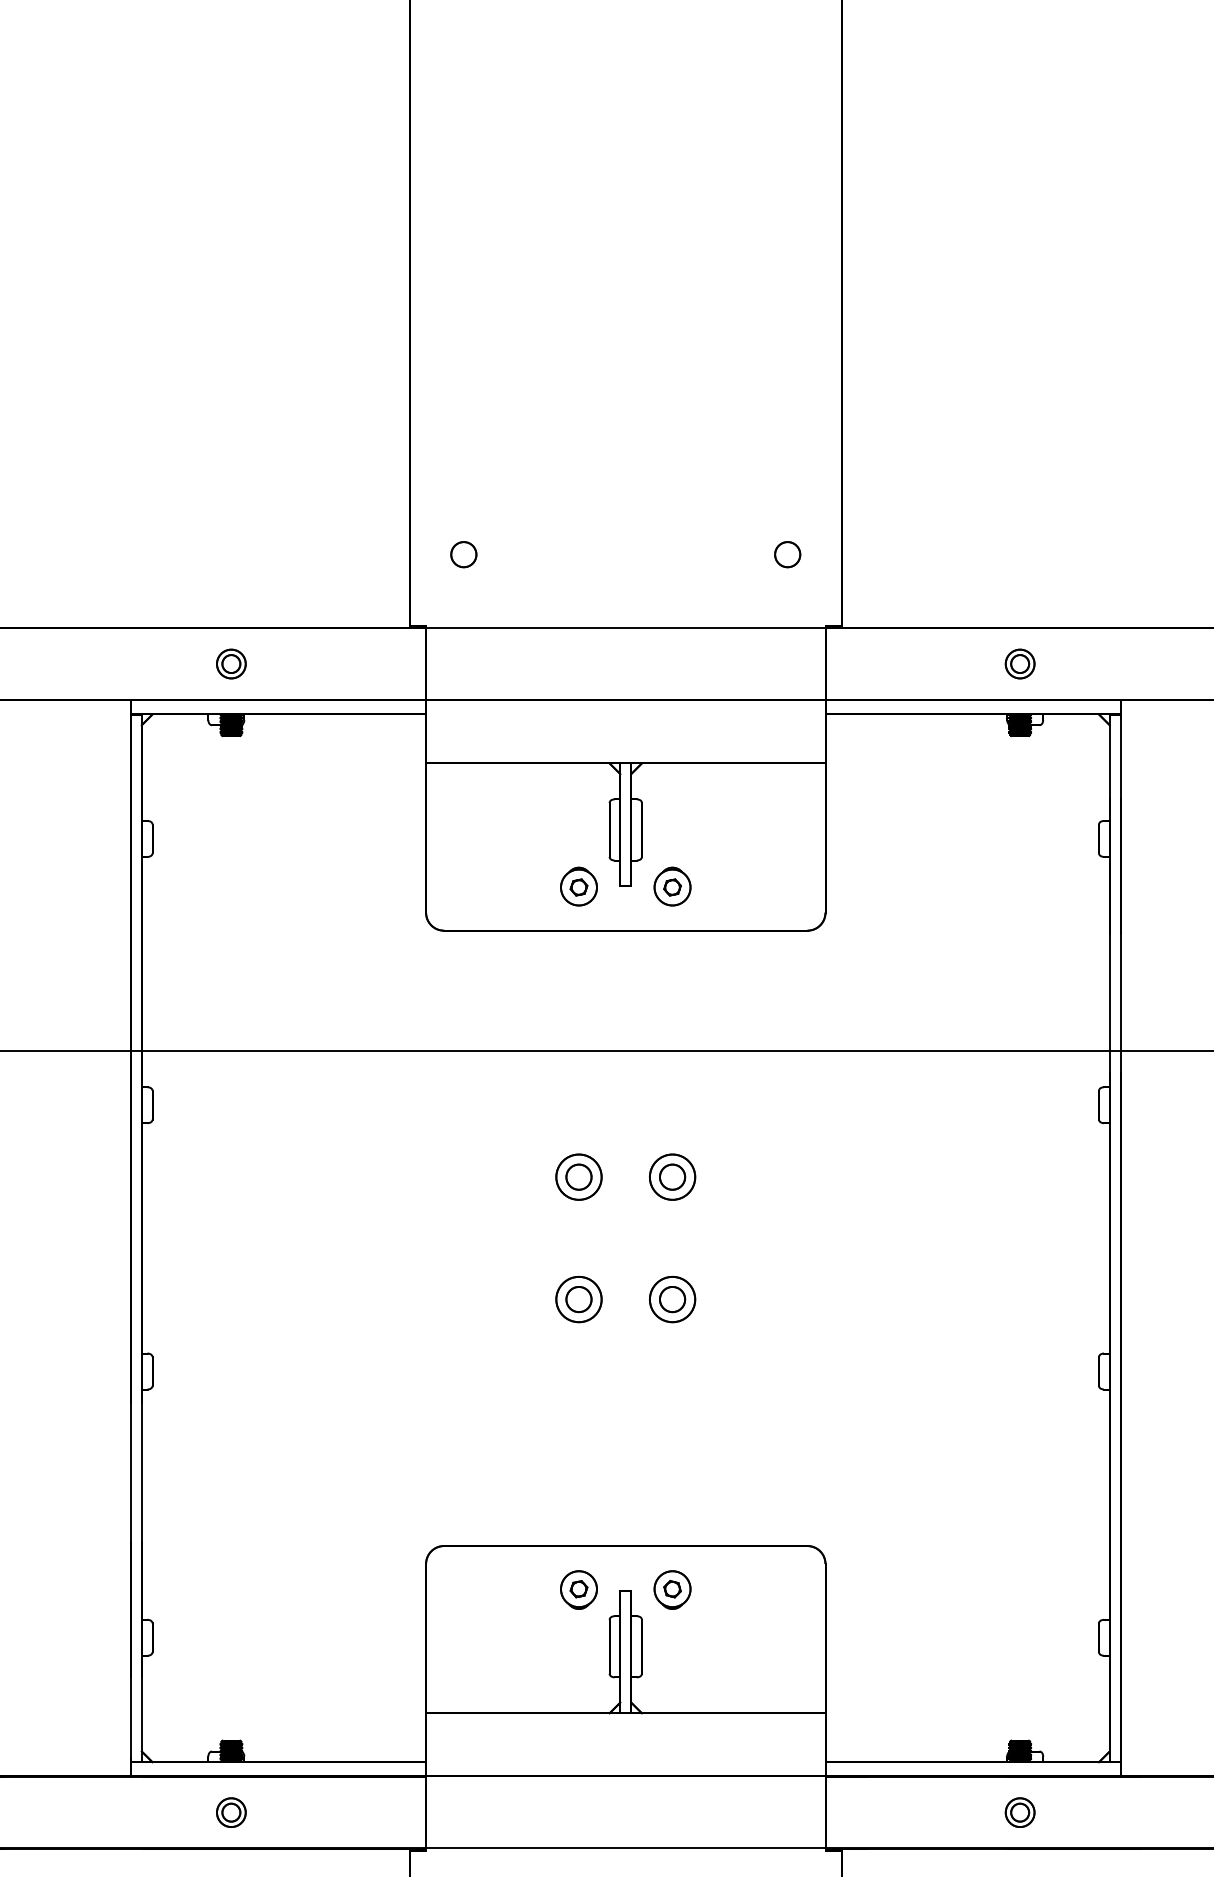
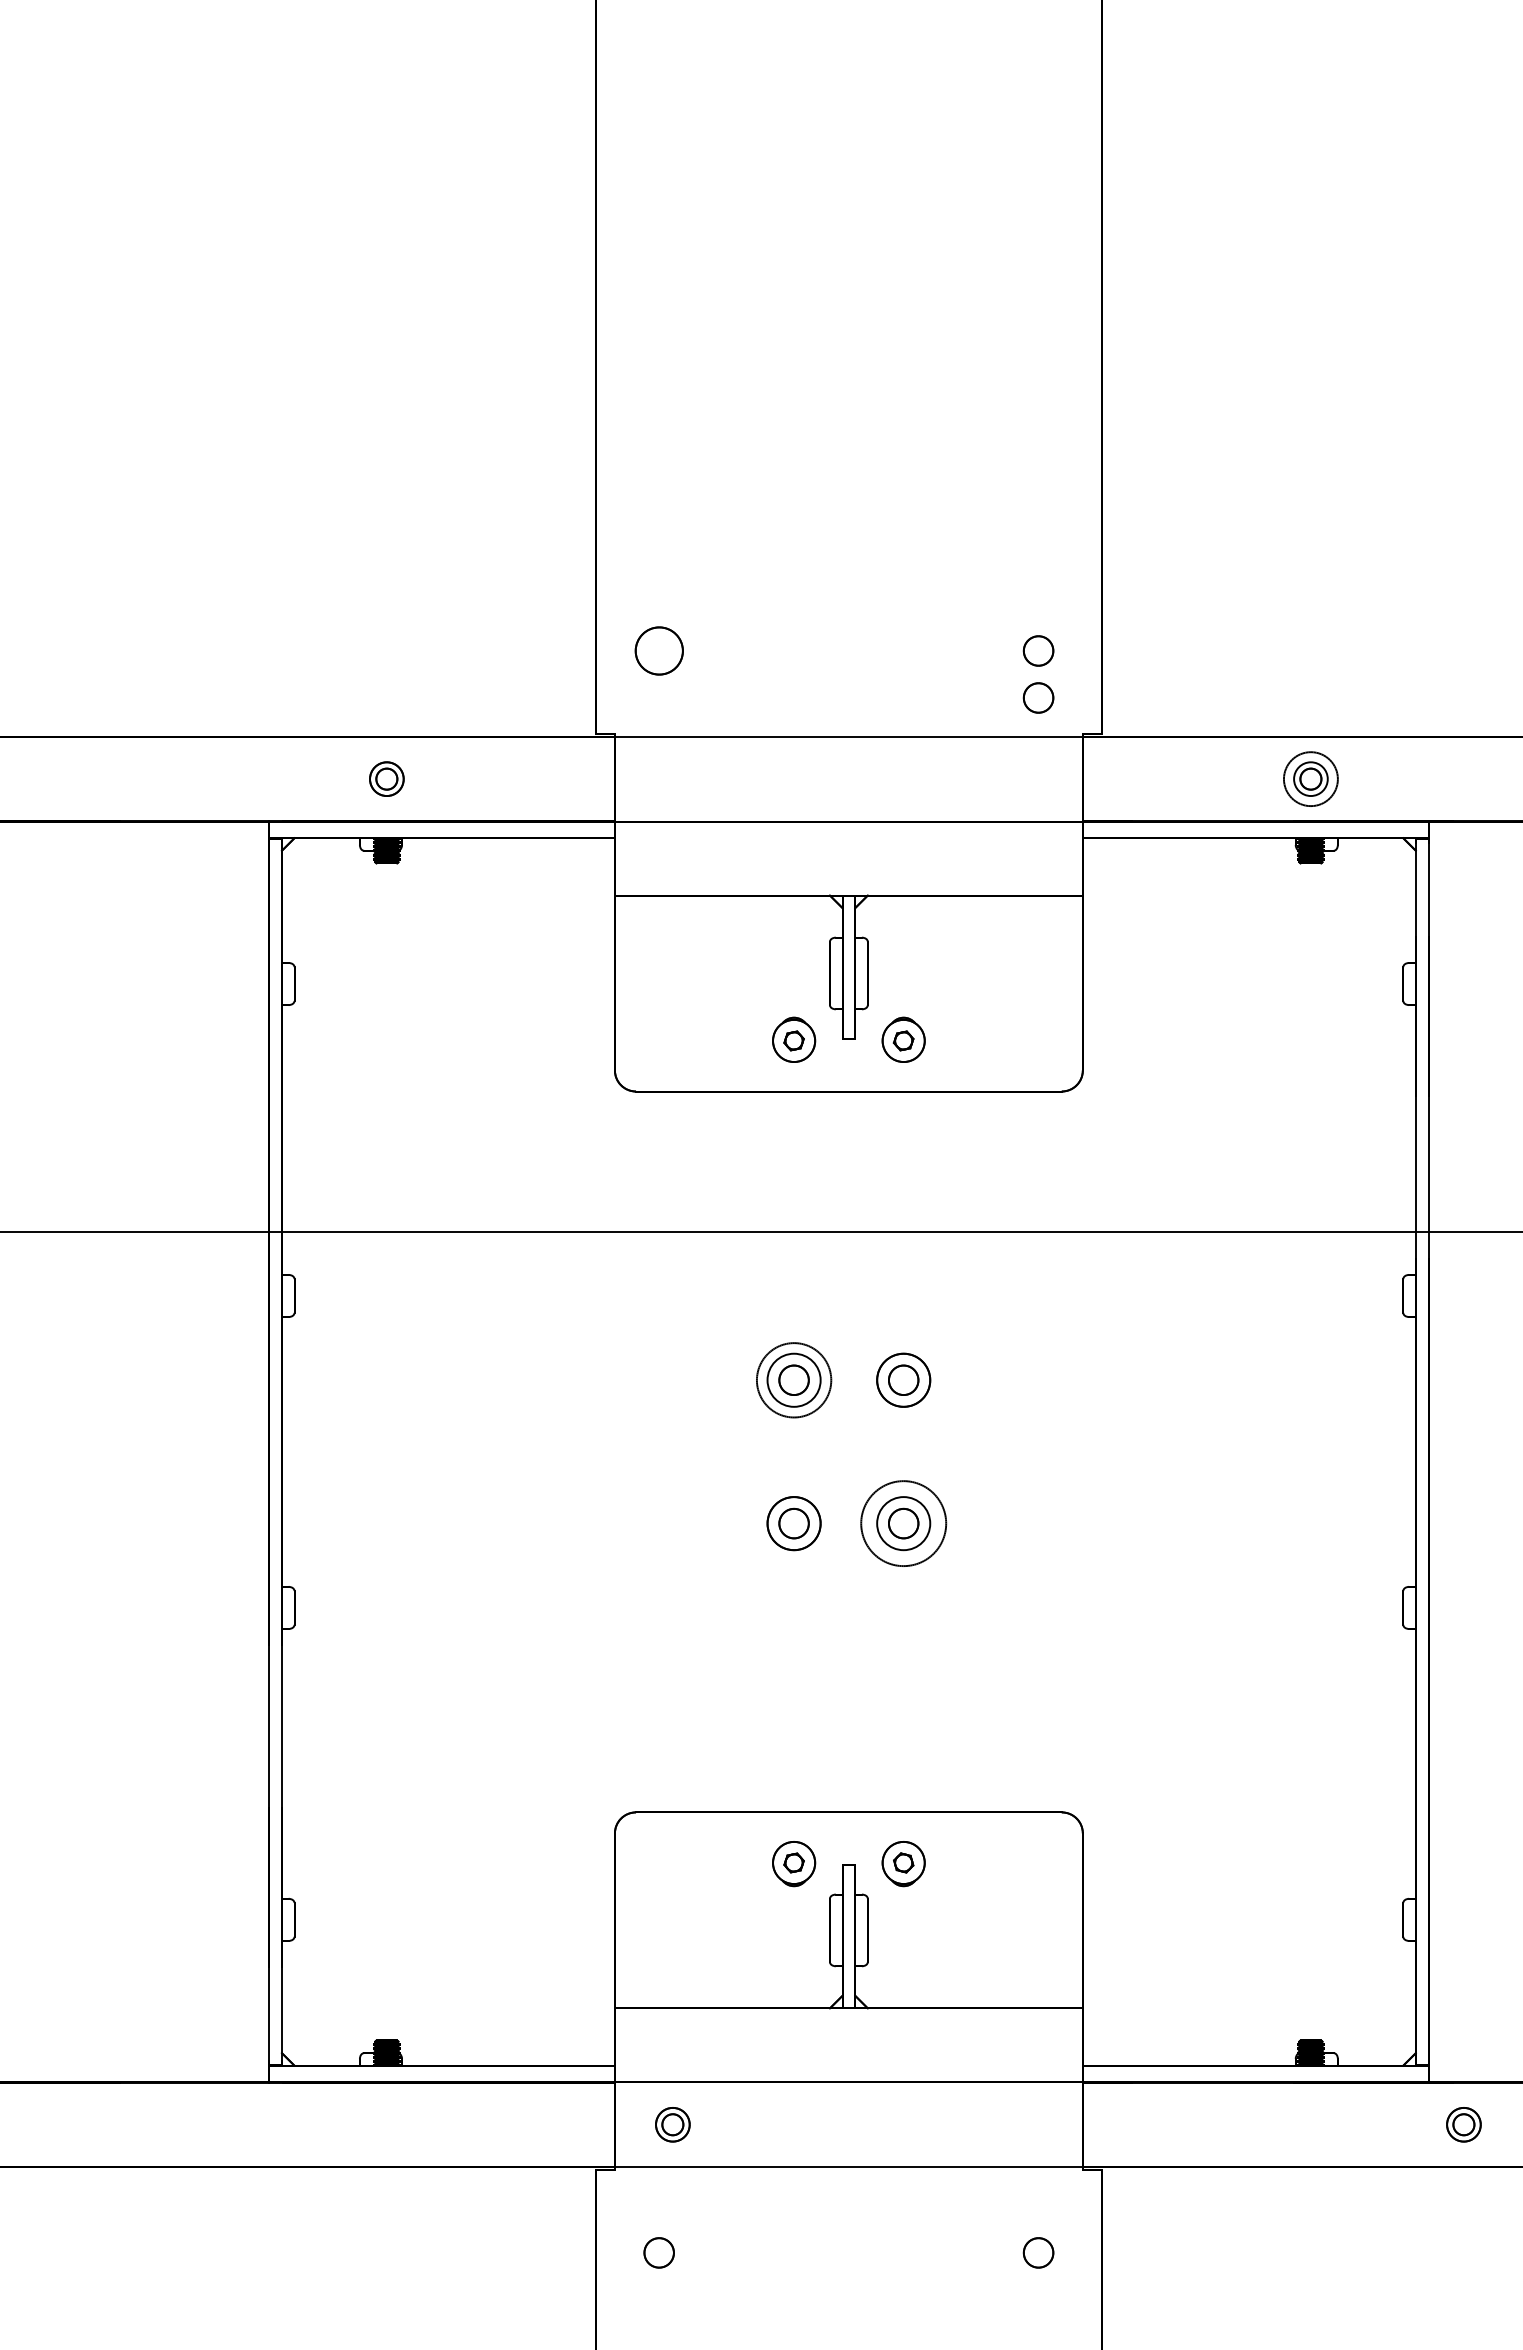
circle: (463, 554) -> (658, 650), size x1.6
part: (787, 594) -> (1038, 697), added
circle: (1019, 664) -> (1310, 779), size x1.6
circle: (578, 1176) -> (793, 1379), size x1.4
circle: (672, 1299) -> (903, 1523), size x1.6
part: (231, 1812) -> (672, 2124), moved
part: (1019, 1812) -> (1463, 2124), moved

